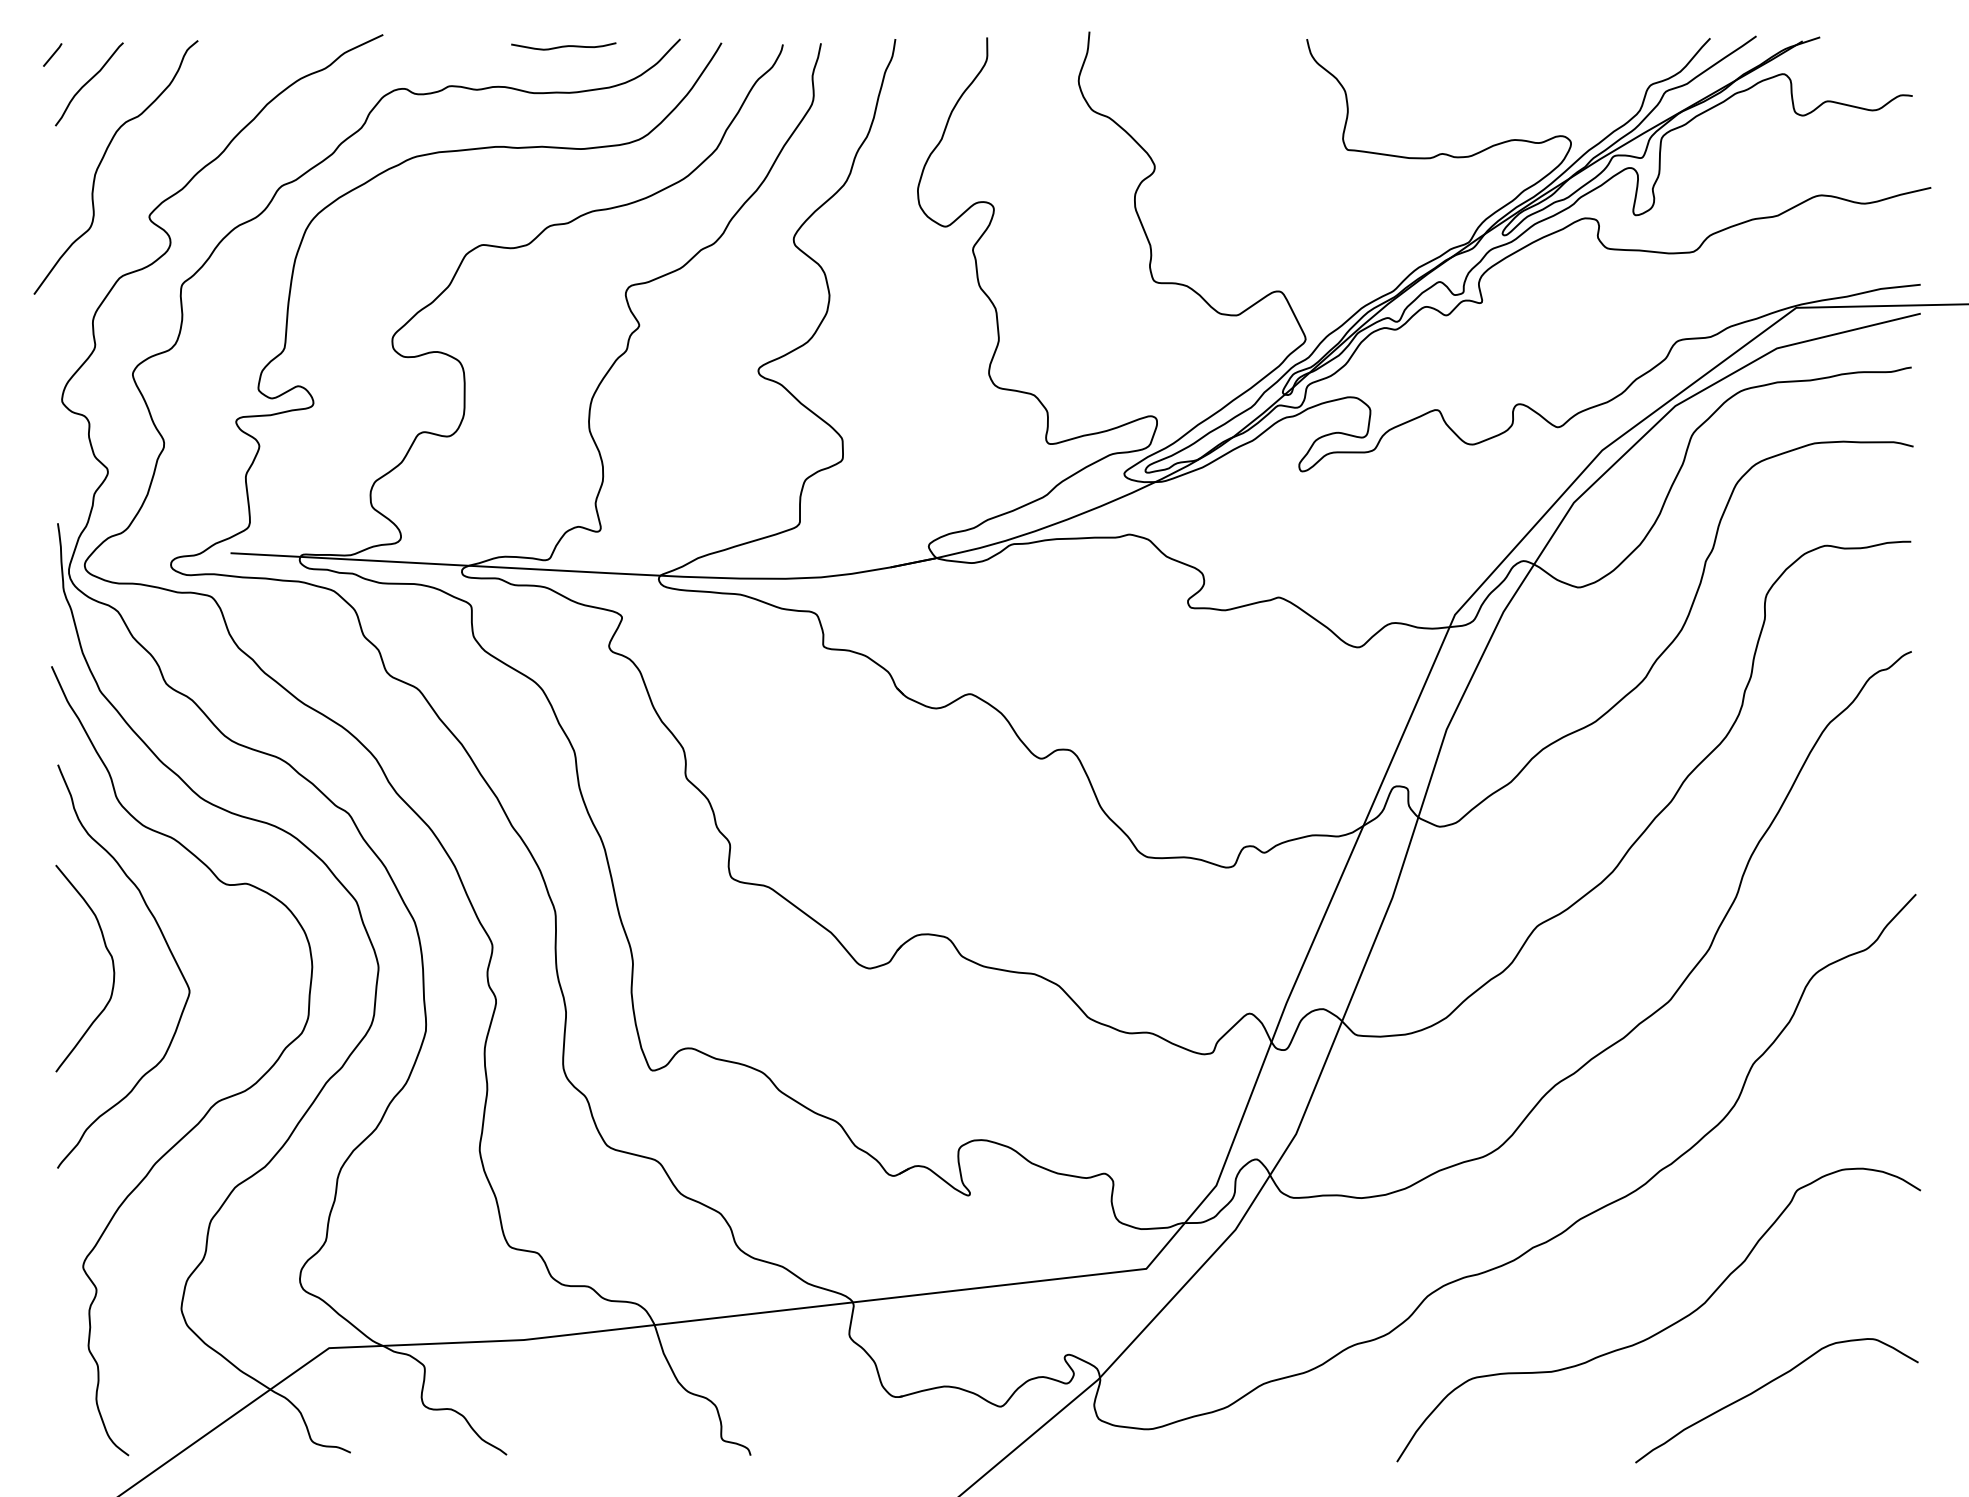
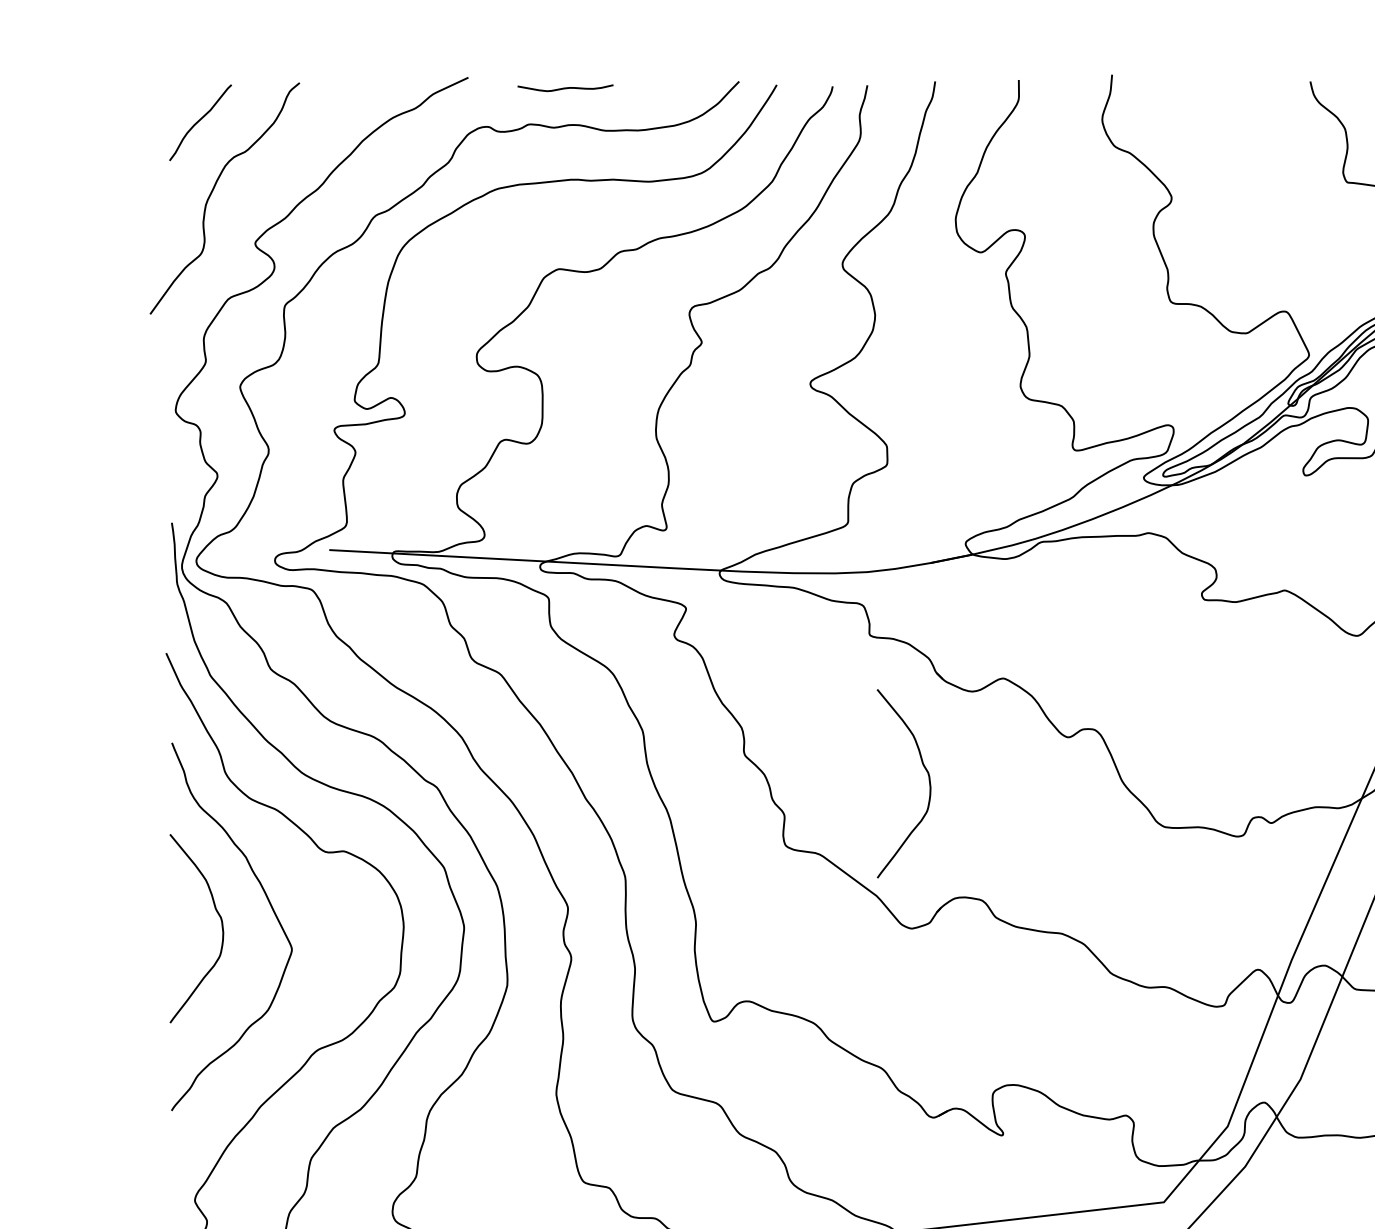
curve: (563, 46) -> (565, 88), moved
line: (52, 54) -> (166, 95), removed
curve: (888, 809) -> (928, 783), added

